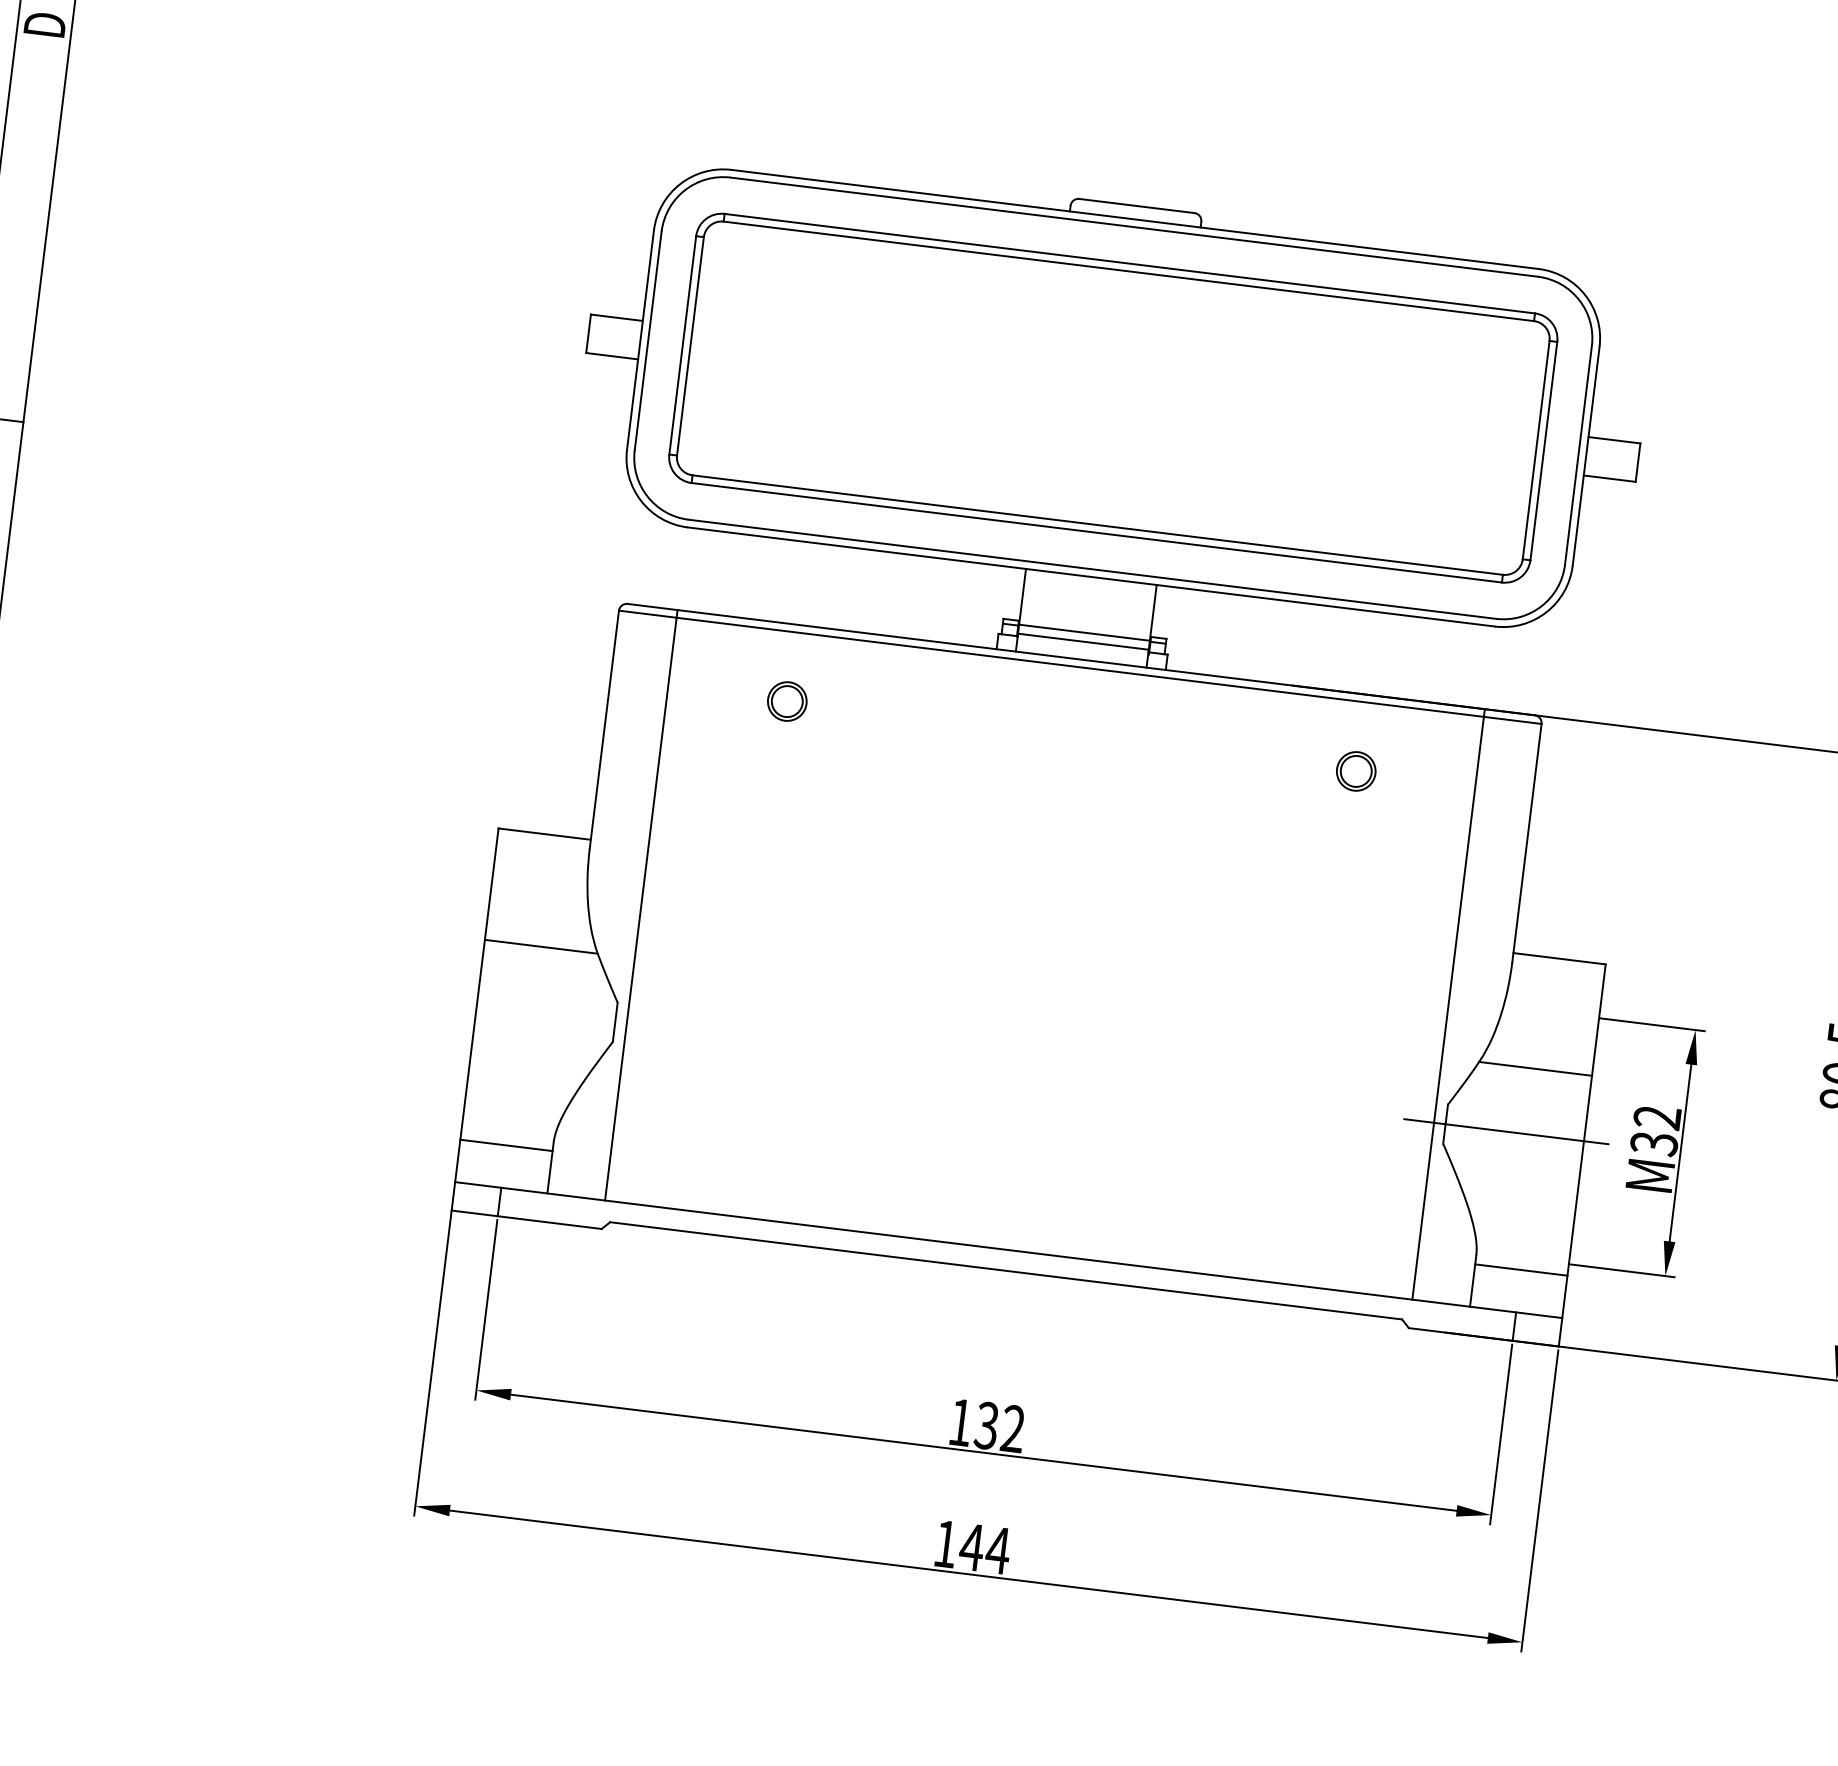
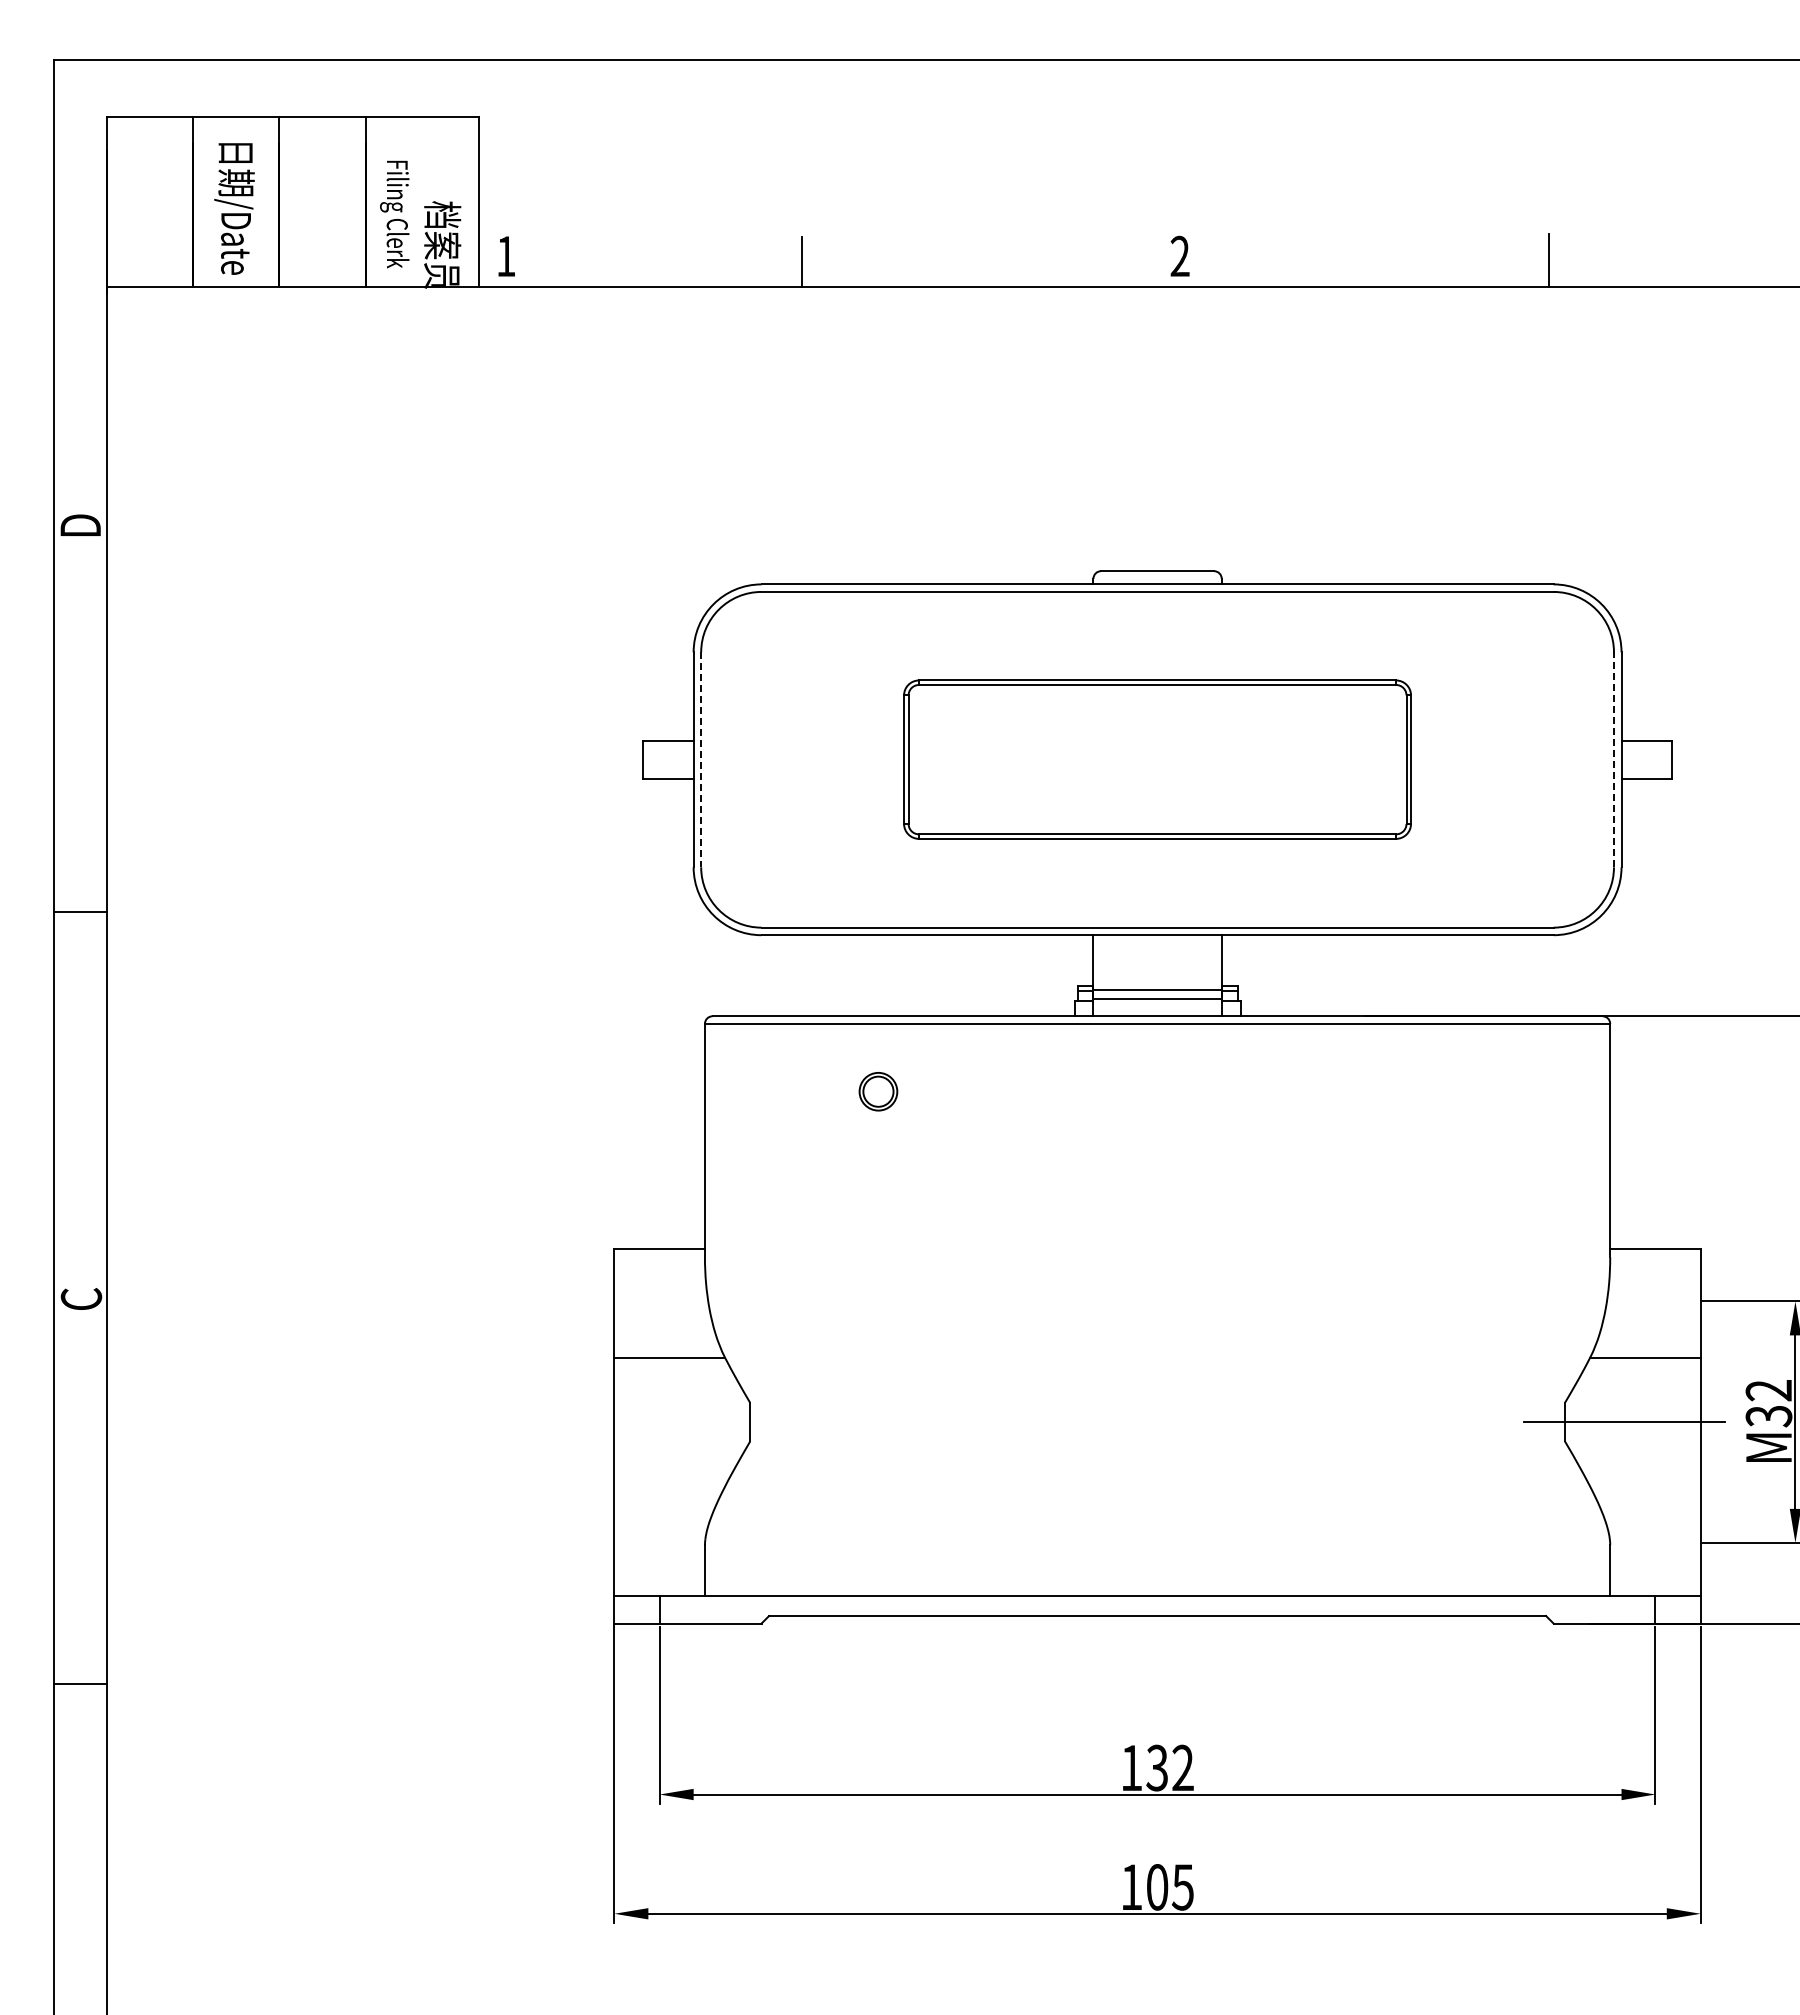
line: (648, 340) -> (701, 759), solid -> dashed
part: (1113, 397) -> (1157, 759), size x0.6
line: (1577, 454) -> (1613, 759), solid -> dashed
part: (1356, 771) -> (1436, 1091), removed
line: (641, 904) -> (761, 1305), removed
line: (1448, 1003) -> (1553, 1305), removed
line: (506, 1145) -> (659, 1554), removed
line: (1521, 1270) -> (1655, 1554), removed
text: (984, 1549) -> (1169, 1887), 144 -> 105

